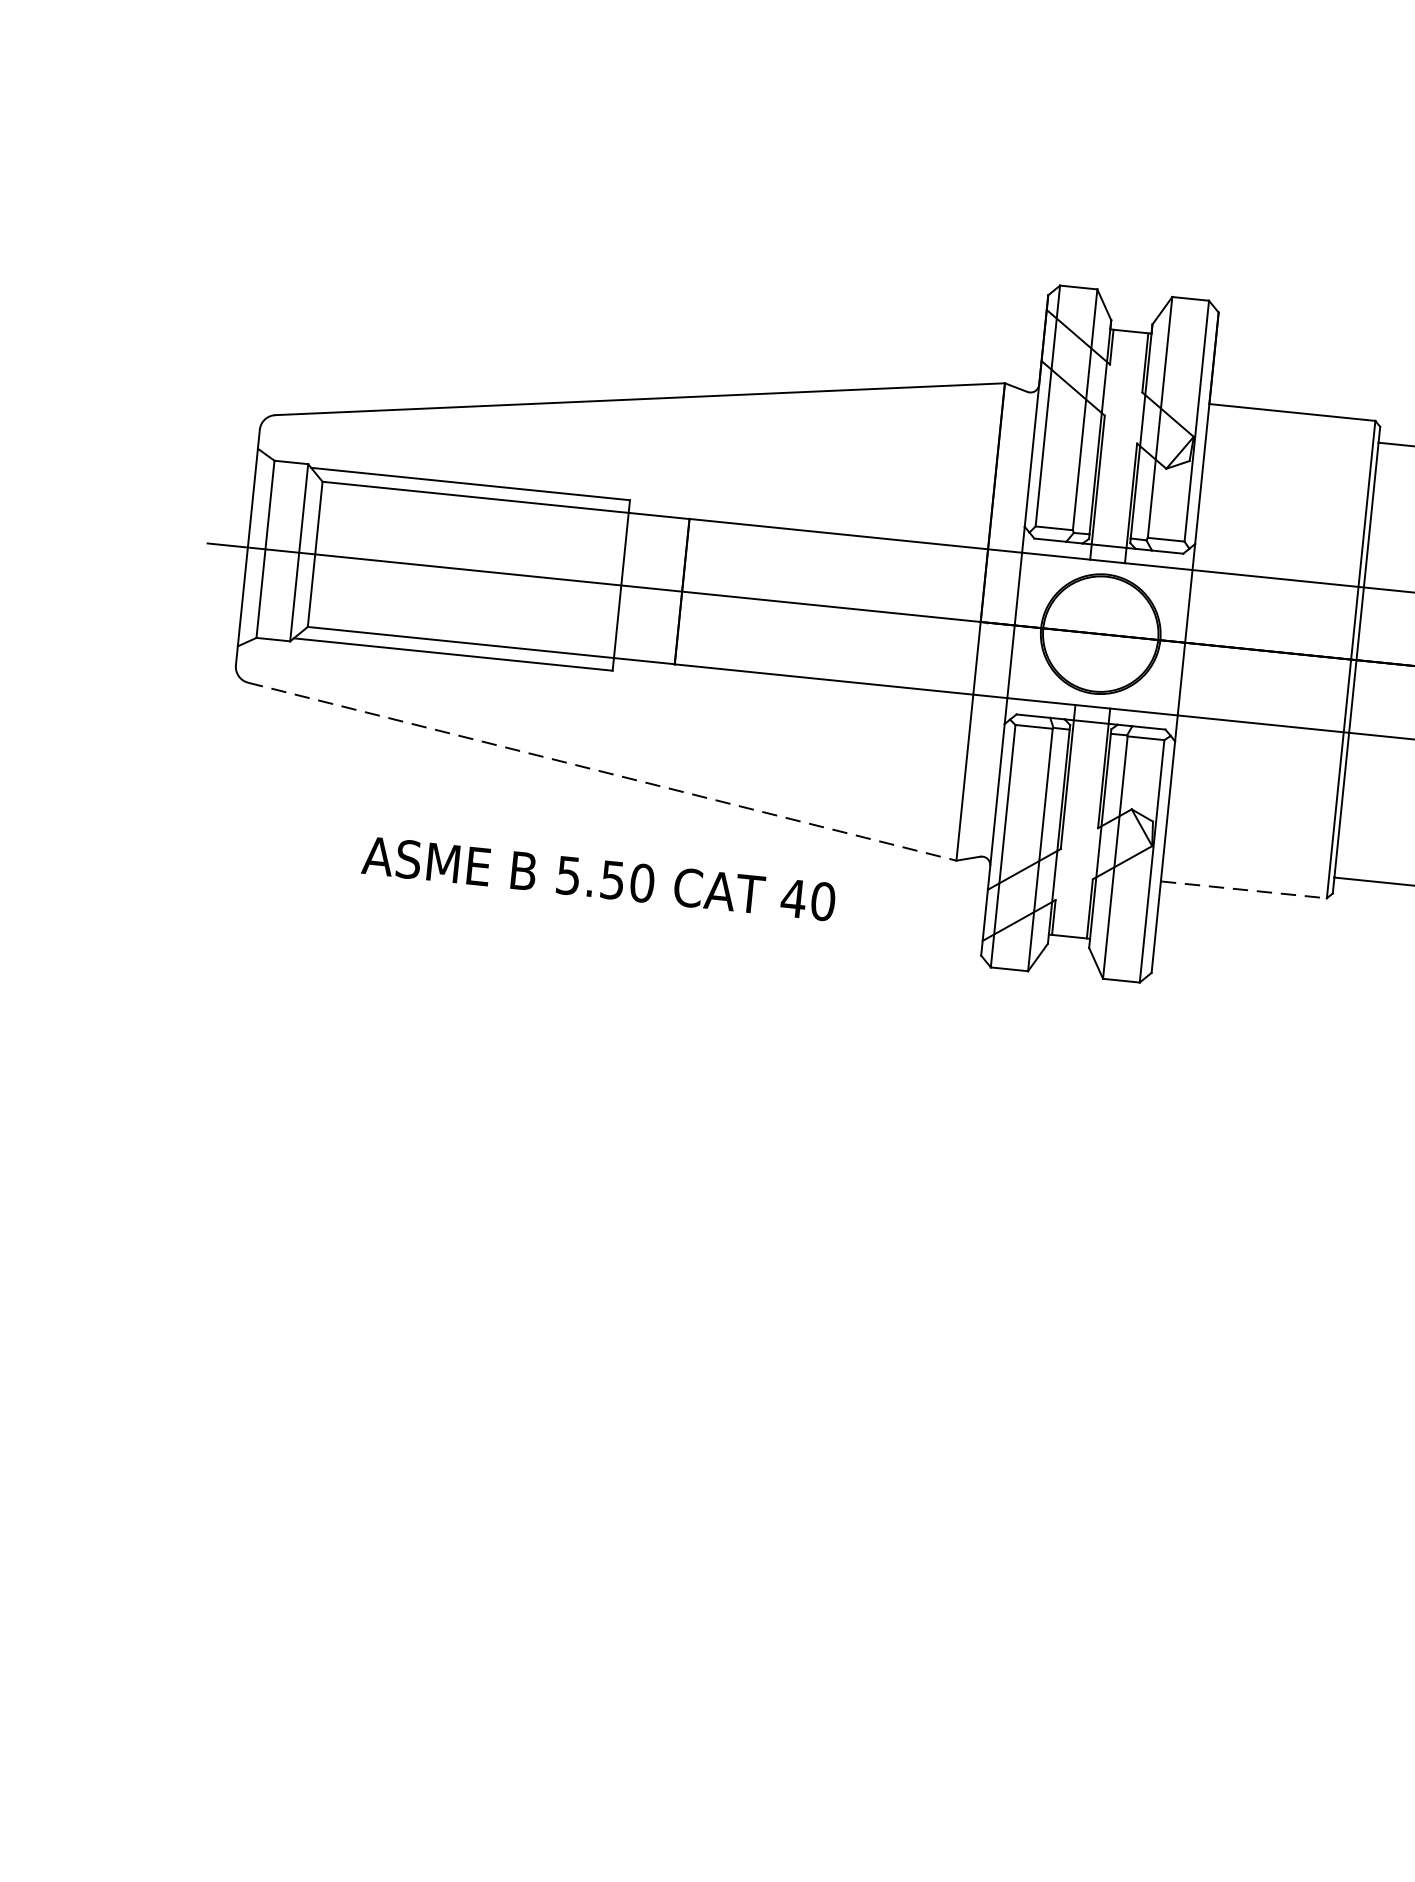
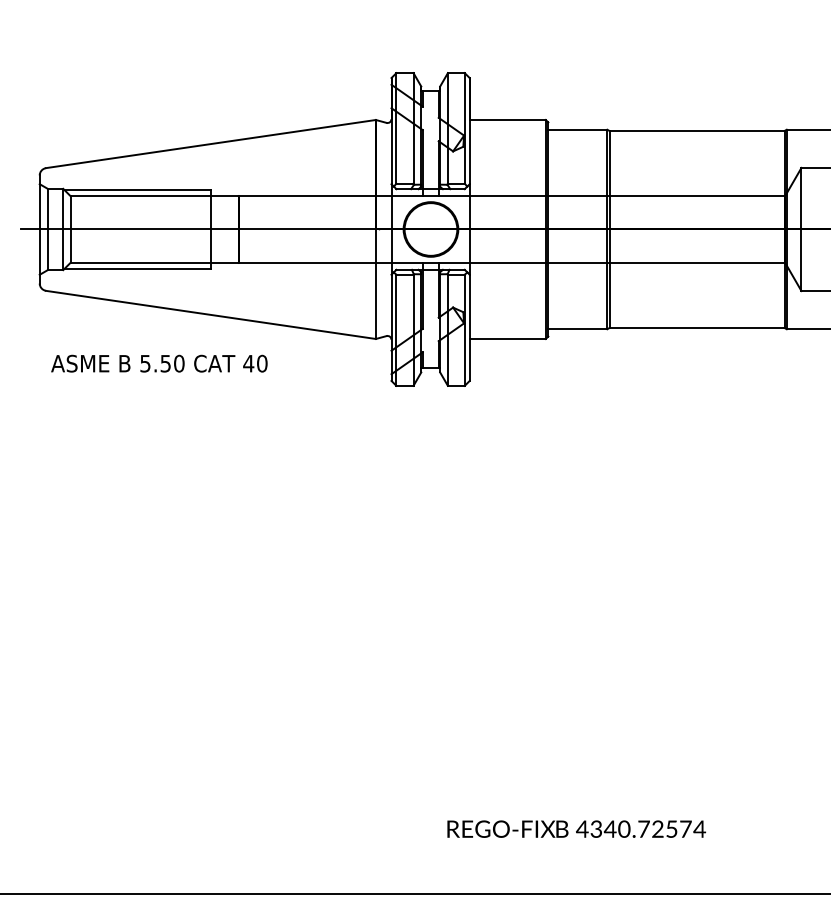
line: (601, 770) -> (210, 314), dashed -> solid
text: (599, 878) -> (159, 363), moved
line: (1245, 888) -> (508, 338), dashed -> solid

